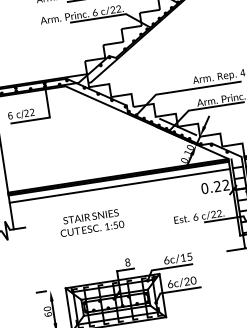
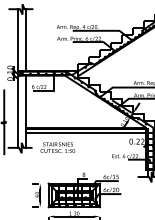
text: (90, 222) -> (57, 147), moved

